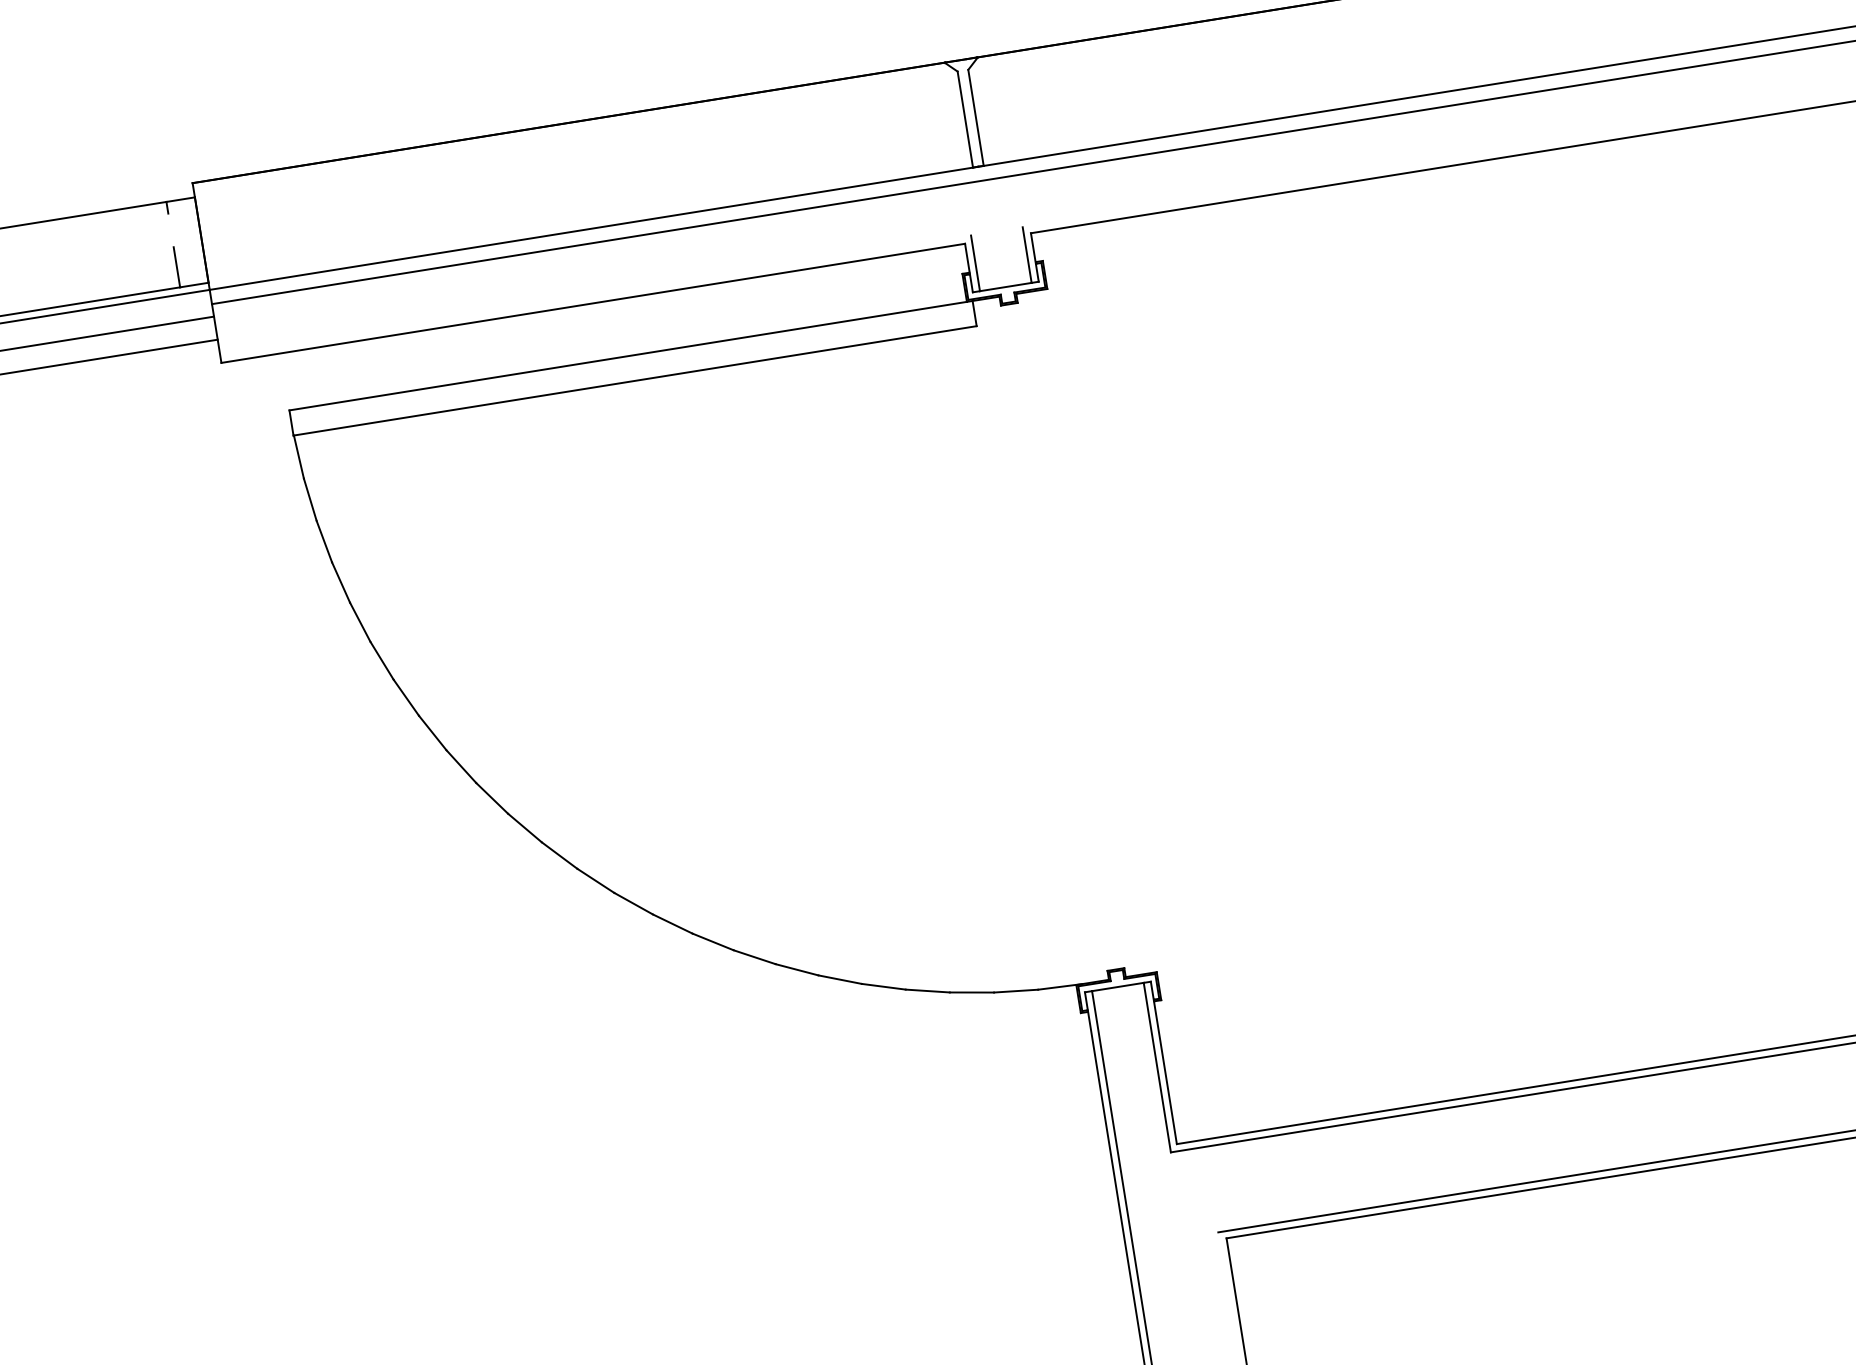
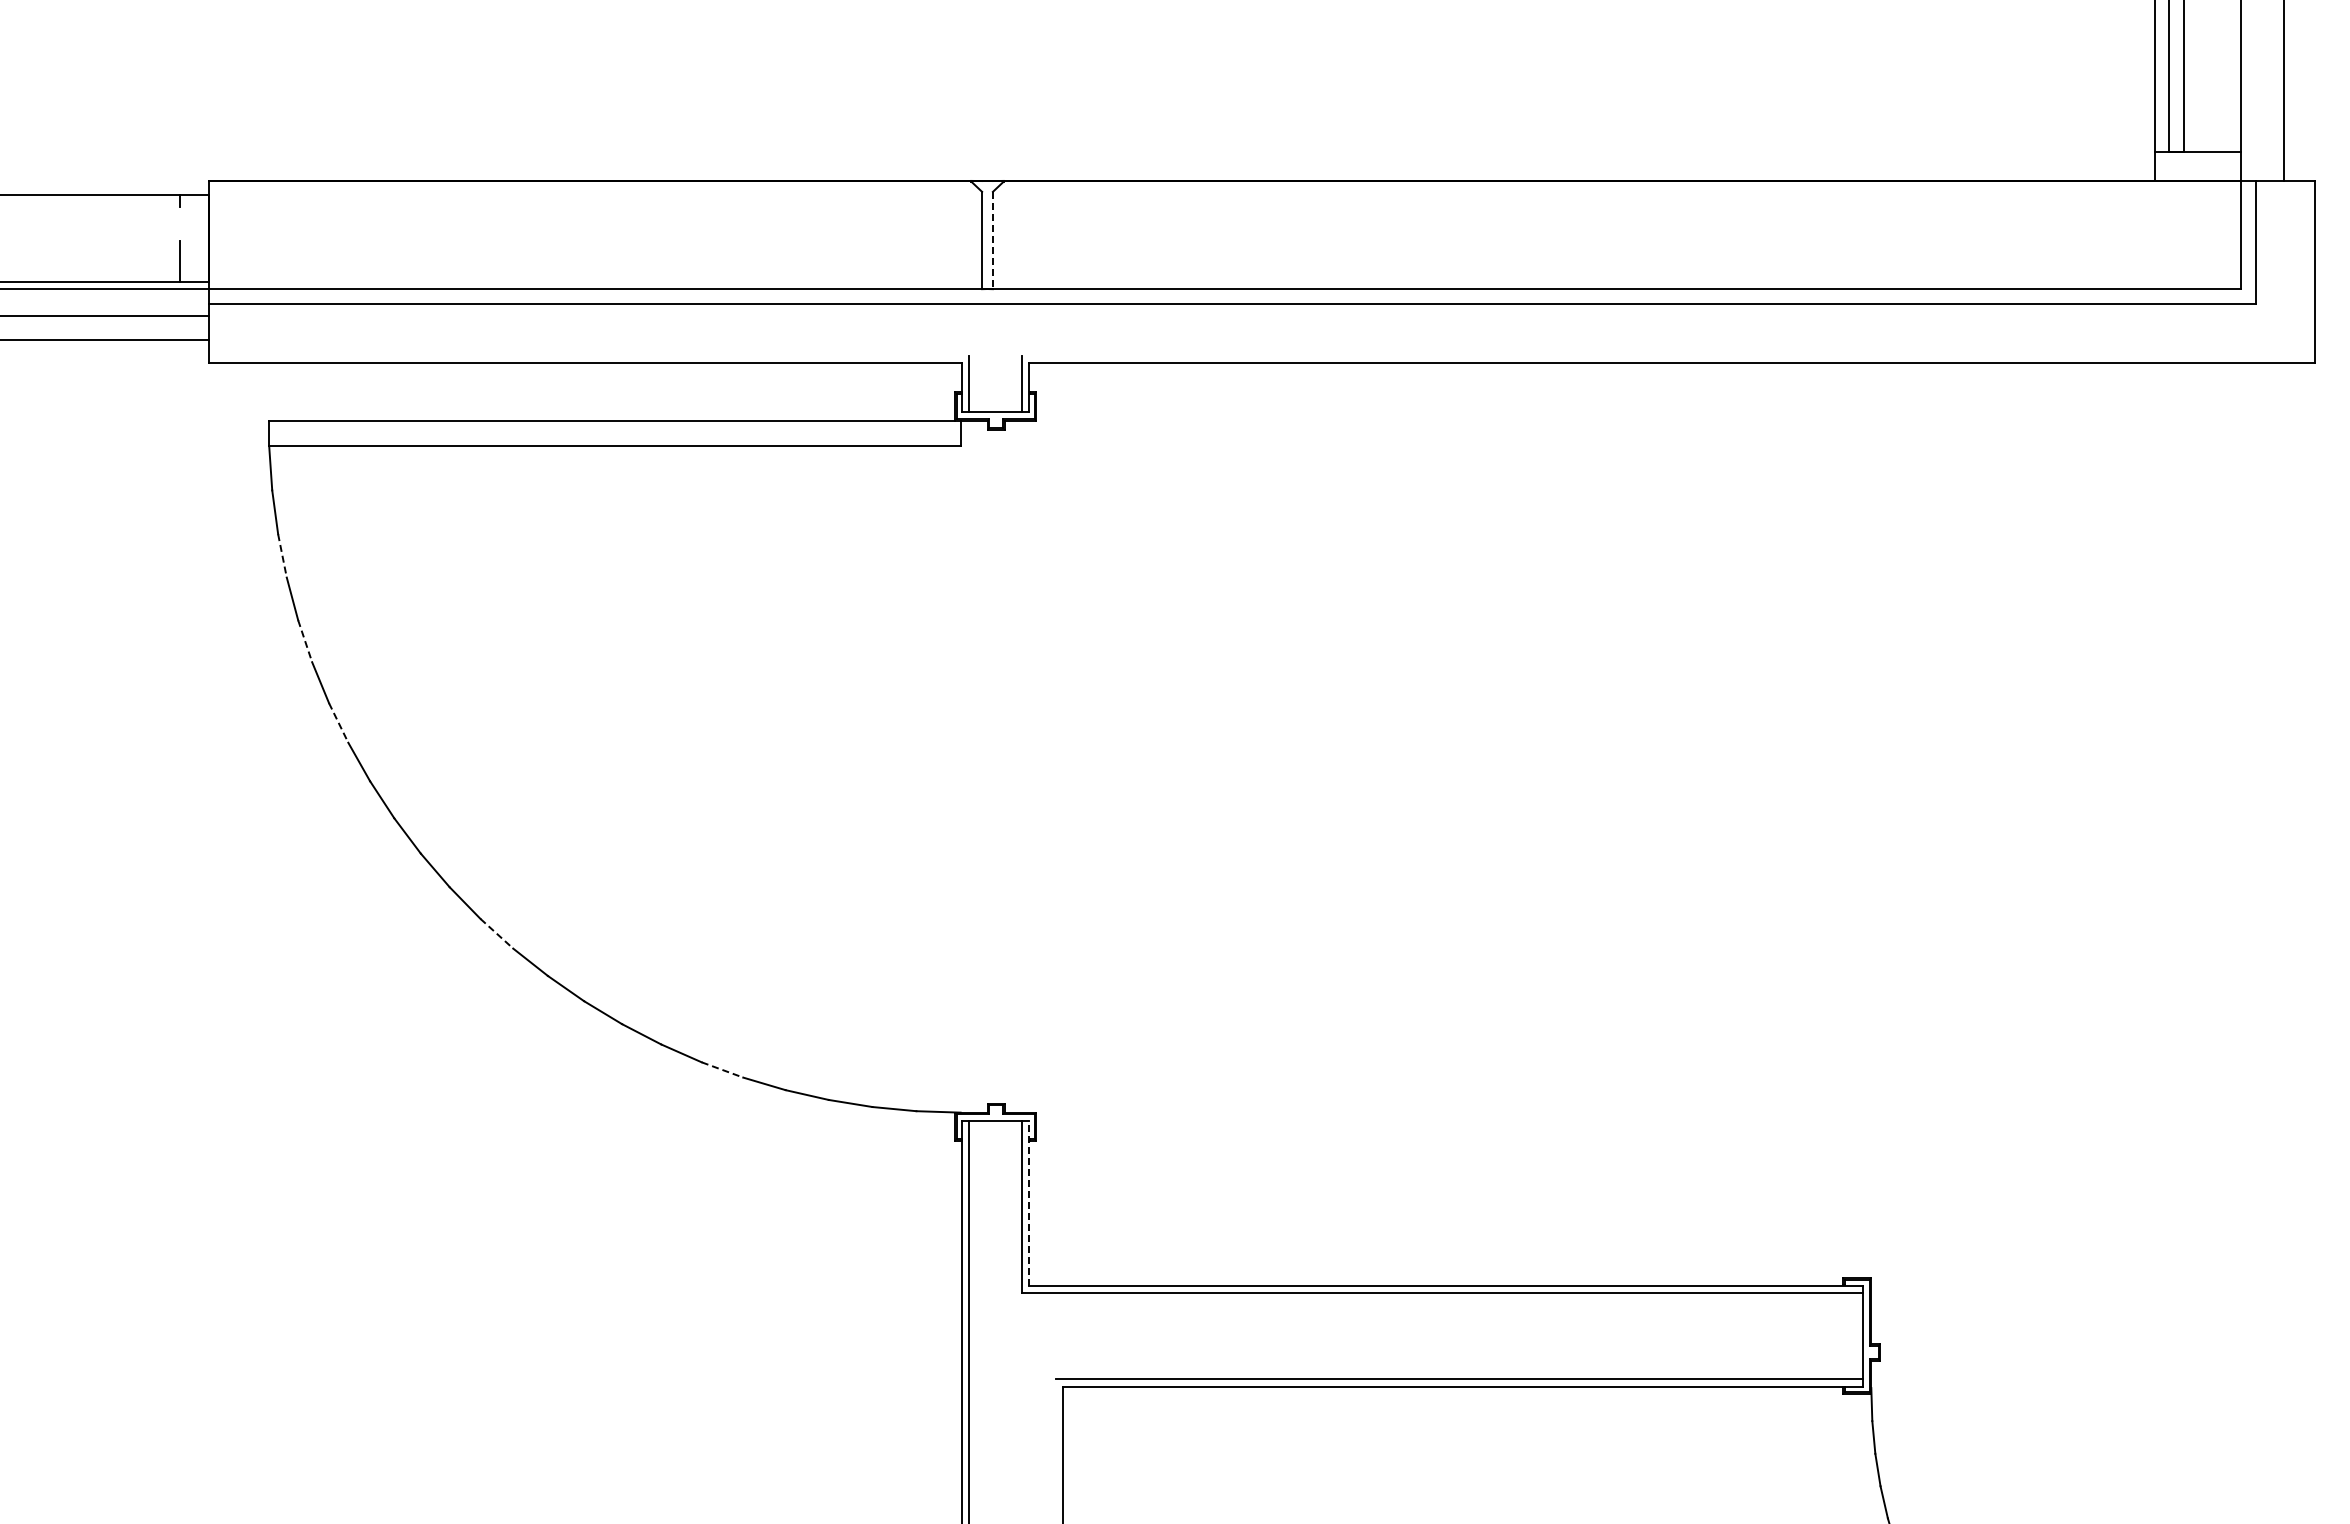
line: (975, 117) -> (992, 240), solid -> dashed
line: (324, 542) -> (282, 556), solid -> dashed
line: (360, 622) -> (305, 641), solid -> dashed
line: (406, 698) -> (338, 723), solid -> dashed
line: (596, 881) -> (497, 934), solid -> dashed
line: (840, 980) -> (722, 1070), solid -> dashed
line: (1163, 1062) -> (1028, 1202), solid -> dashed

